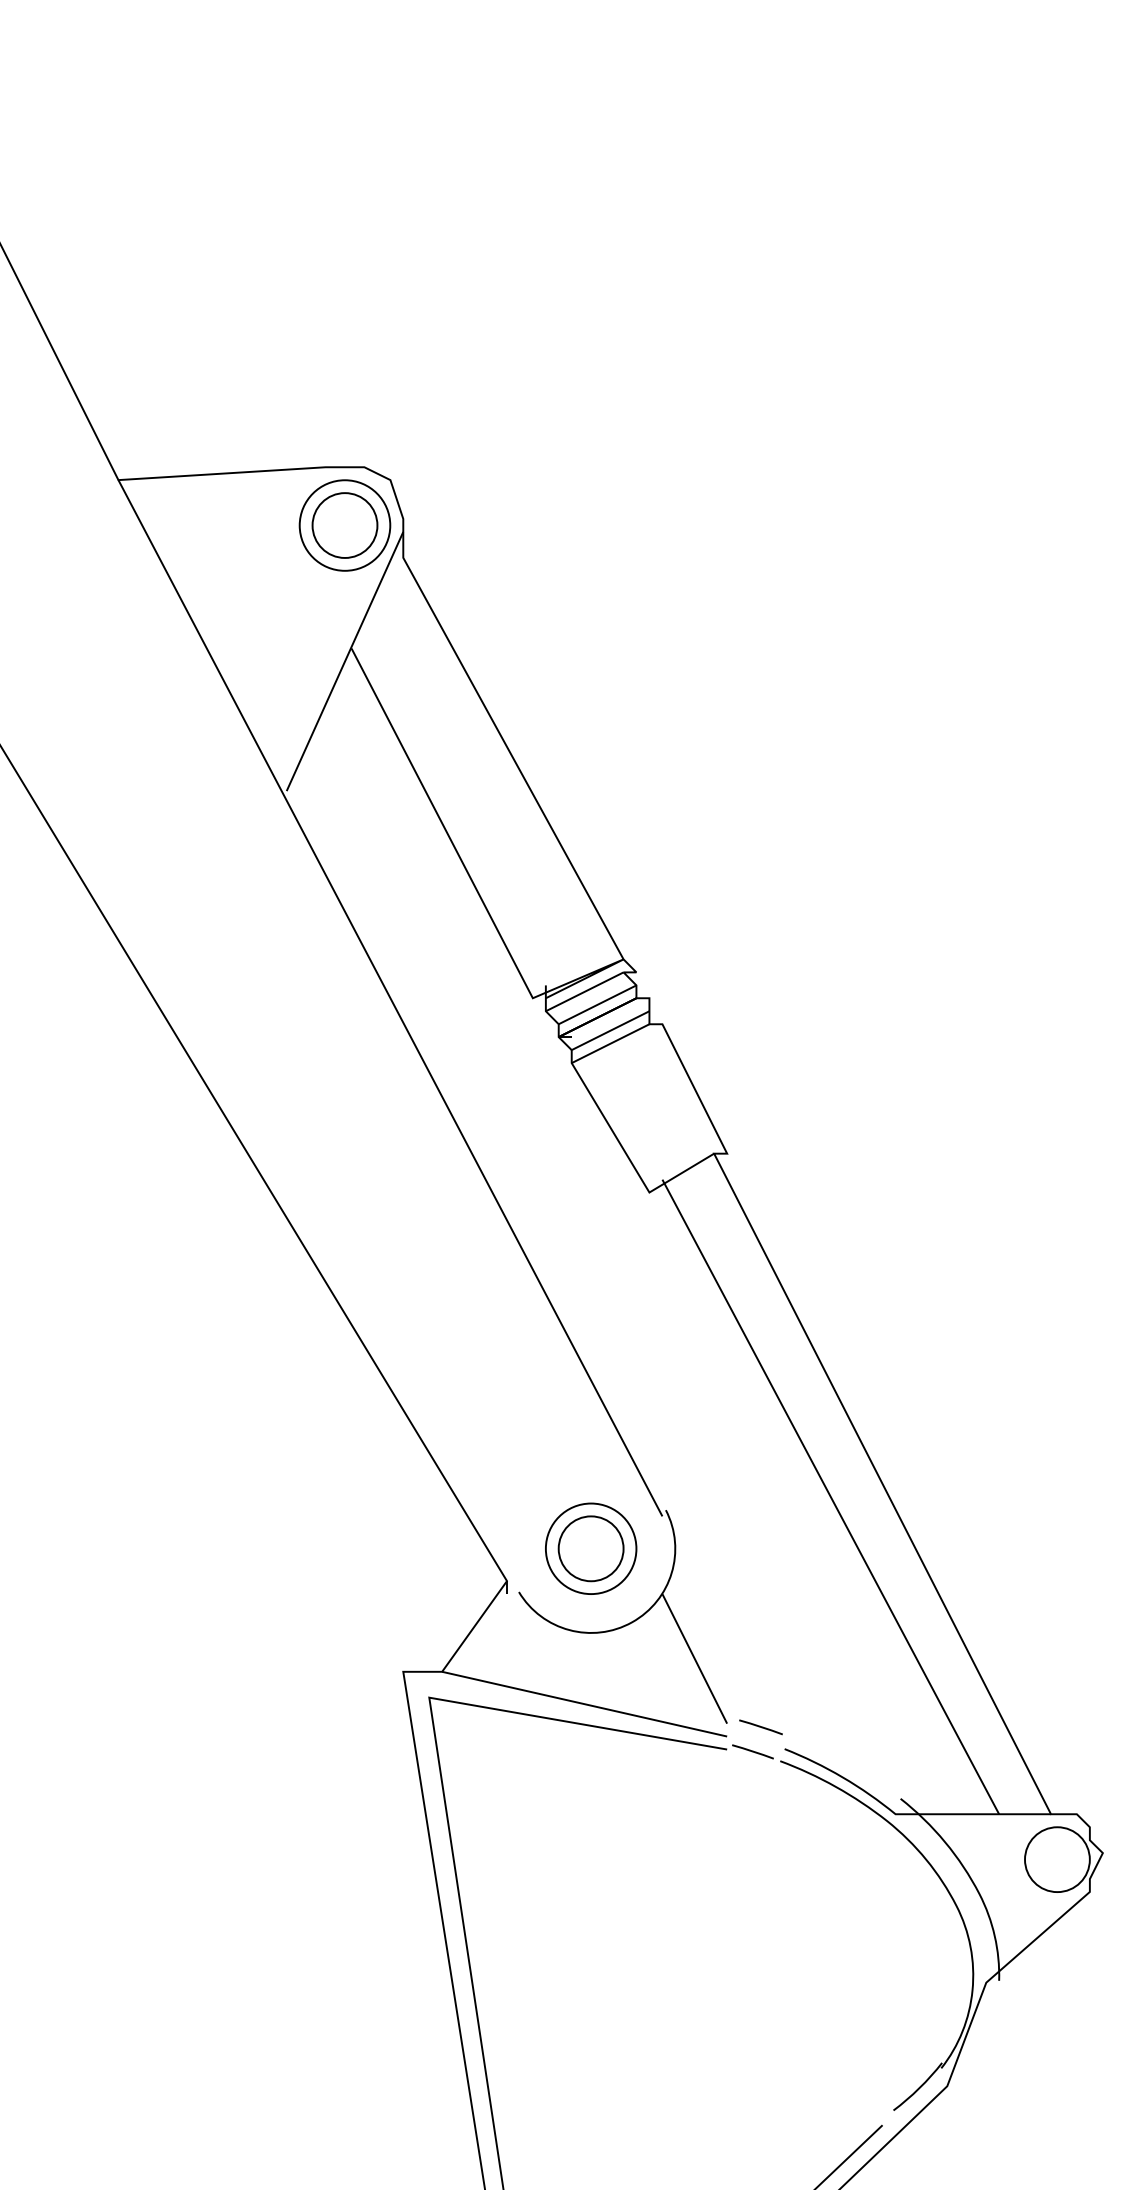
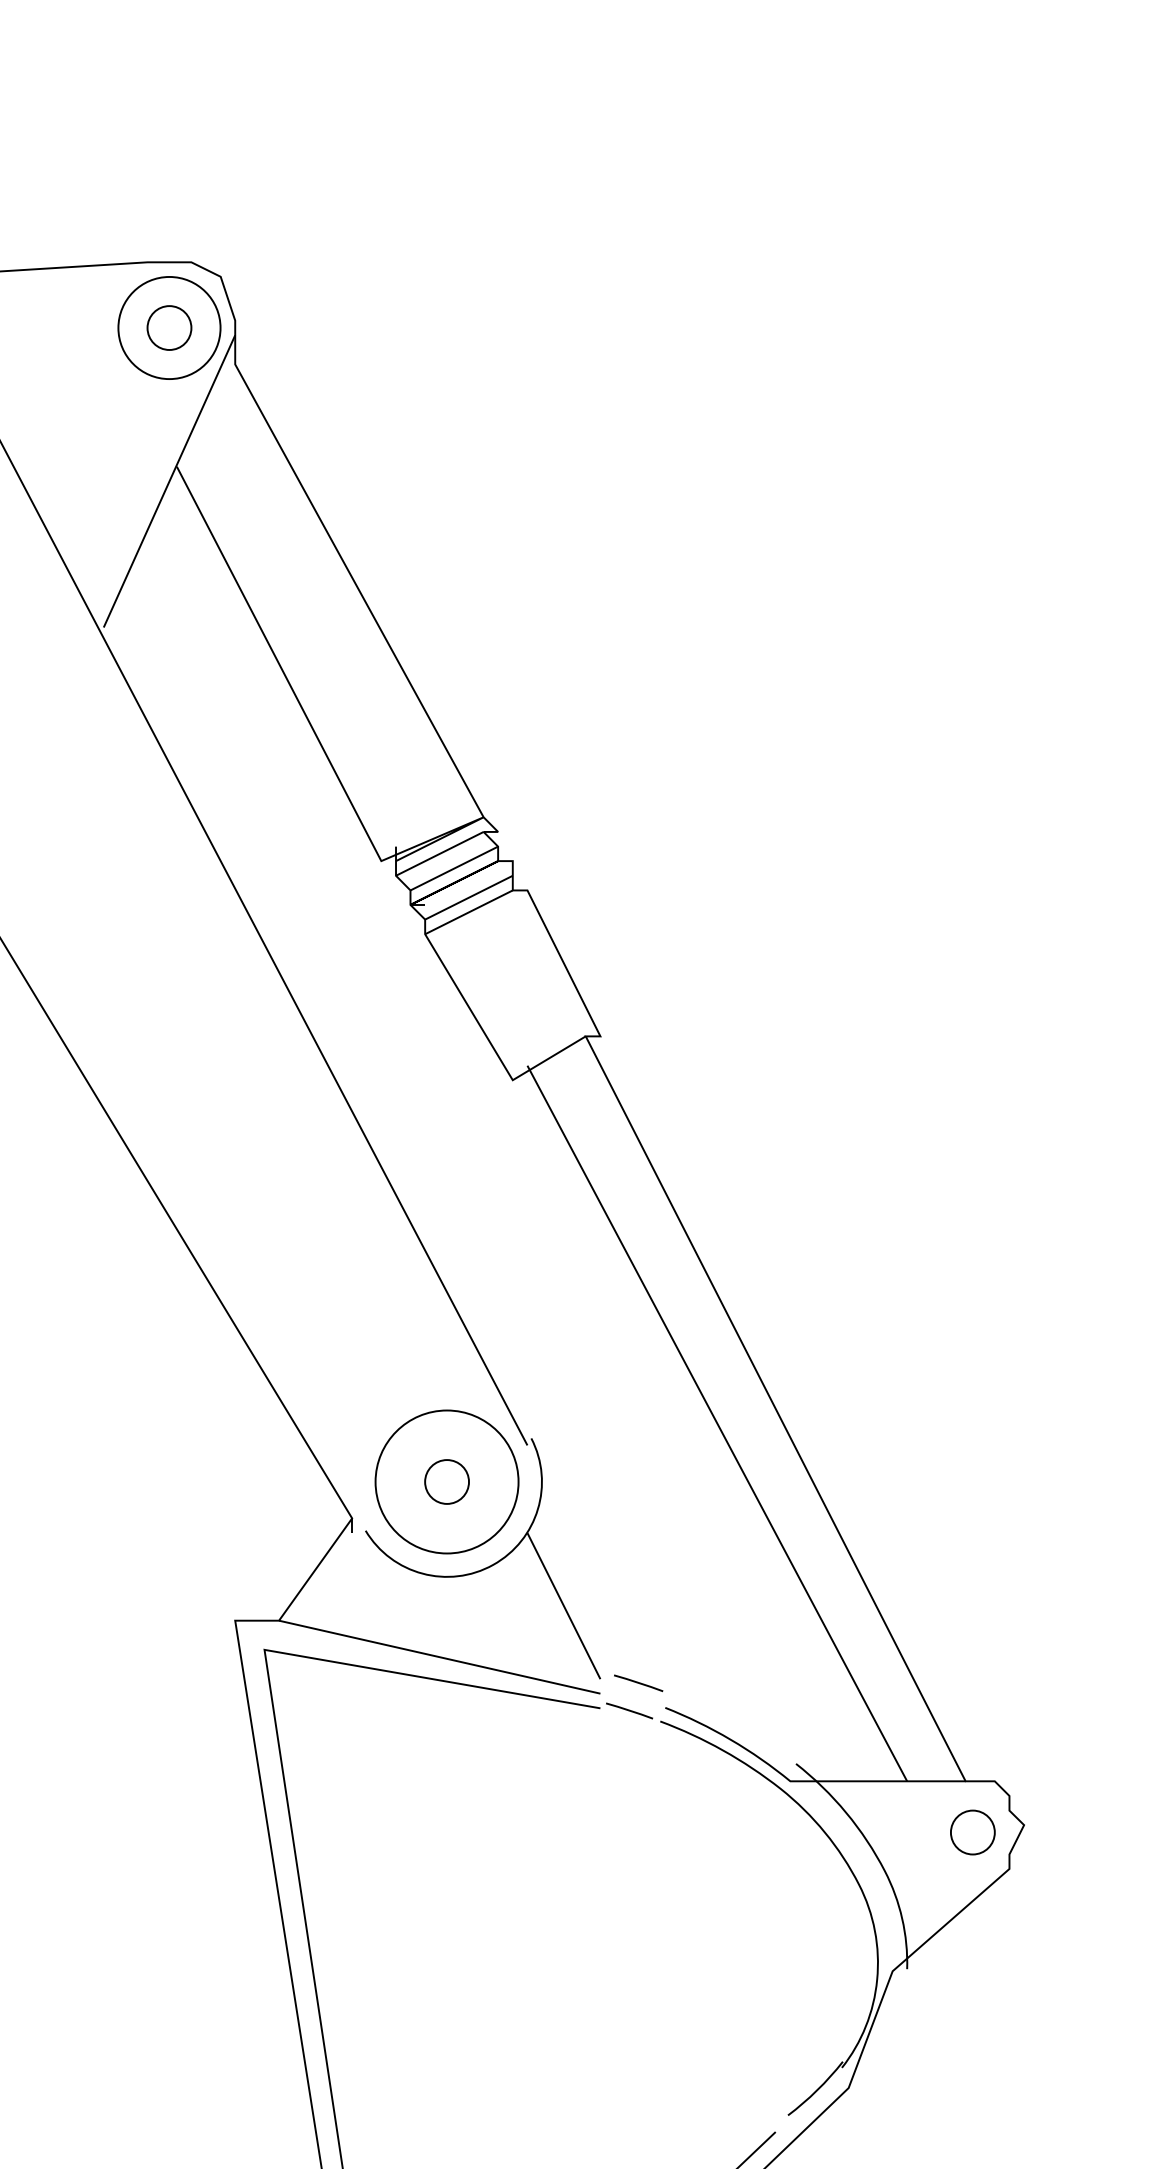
circle: (344, 525) -> (168, 327), size x0.6
circle: (590, 1548) -> (446, 1481), size x0.6
circle: (590, 1548) -> (446, 1481), size x1.4
circle: (1057, 1859) -> (972, 1832), size x0.6

